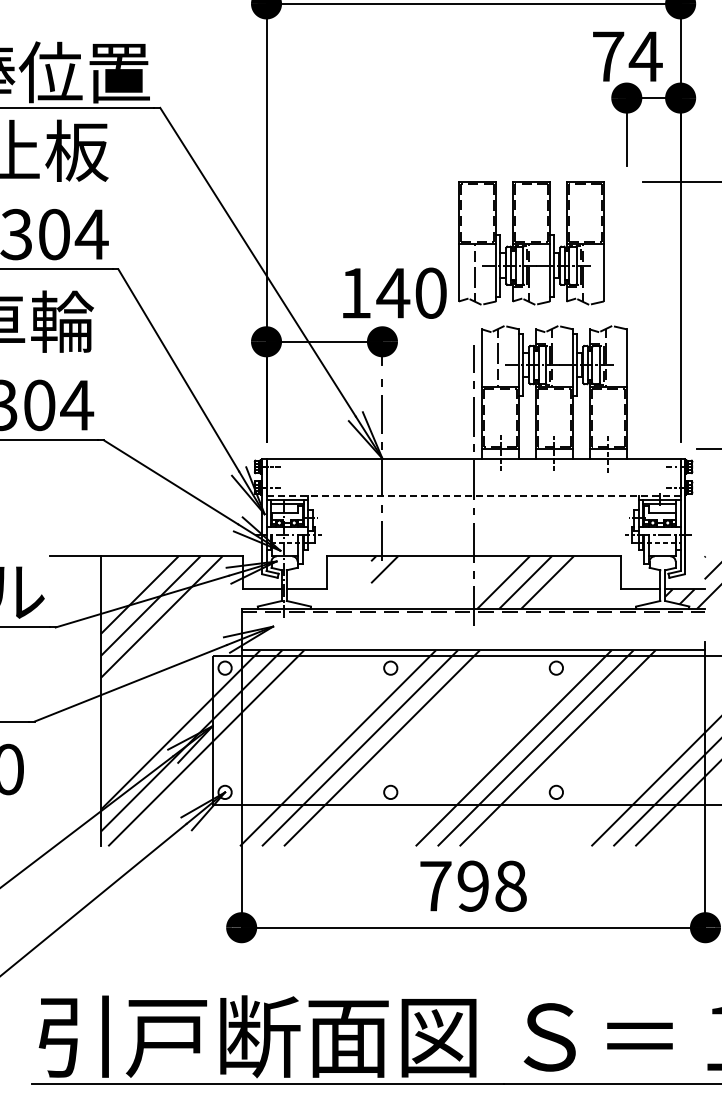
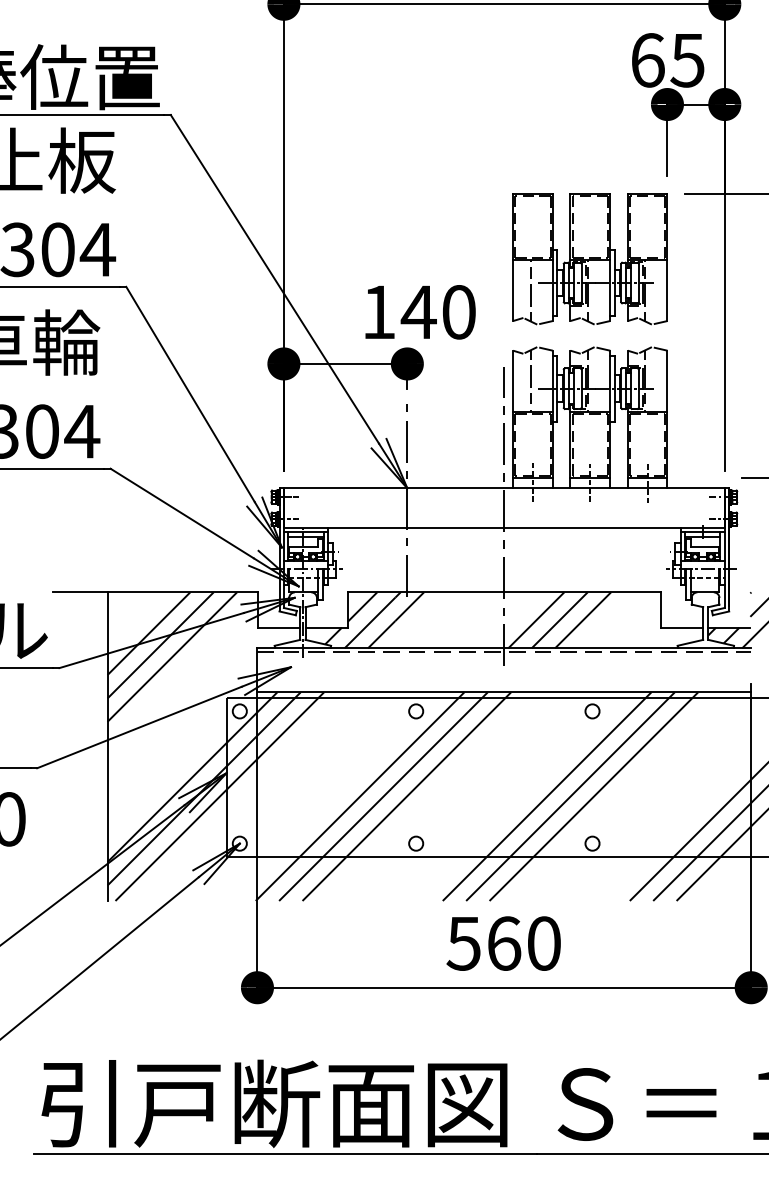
text: (627, 56) -> (668, 60), 74 -> 65
part: (531, 243) -> (590, 259), moved
line: (474, 495) -> (505, 527), dashed -> solid
hatch: (338, 582) -> (360, 620), added
text: (472, 885) -> (503, 942), 798 -> 560

